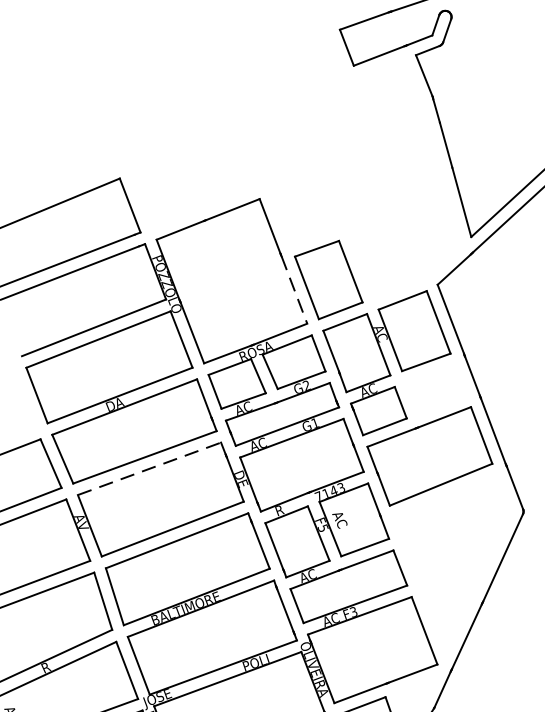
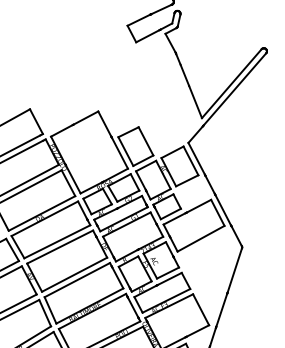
line: (295, 290) -> (120, 153), dashed -> solid
line: (150, 469) -> (60, 247), dashed -> solid

